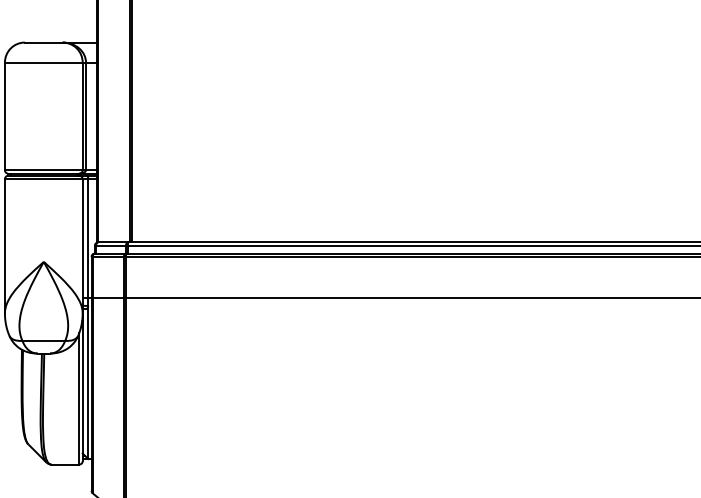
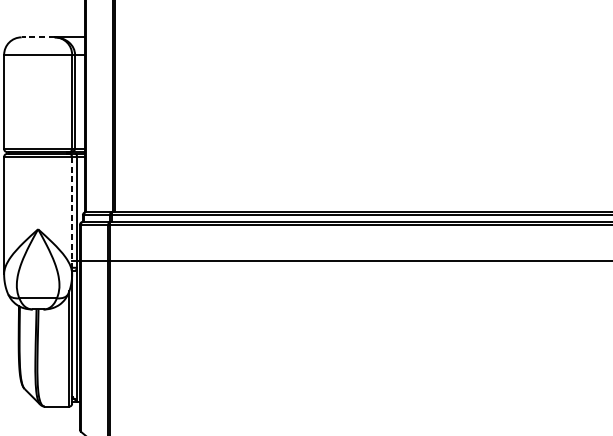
line: (43, 42) -> (37, 37), solid -> dashed
line: (82, 242) -> (72, 212), solid -> dashed

